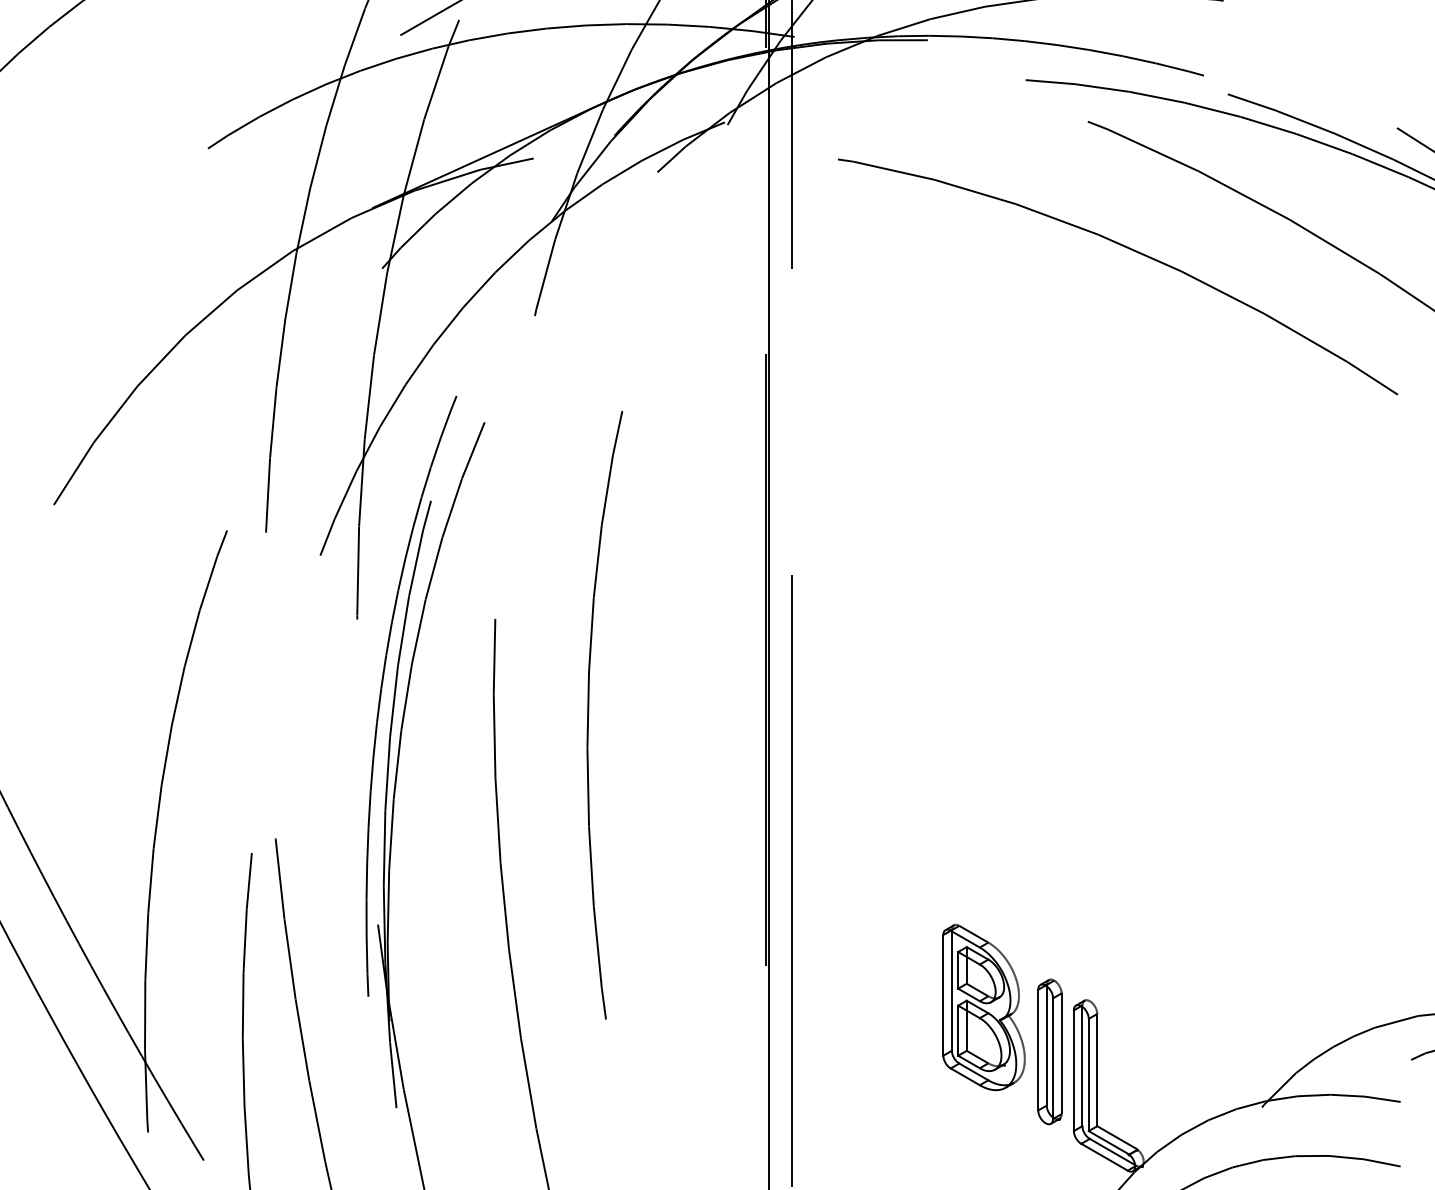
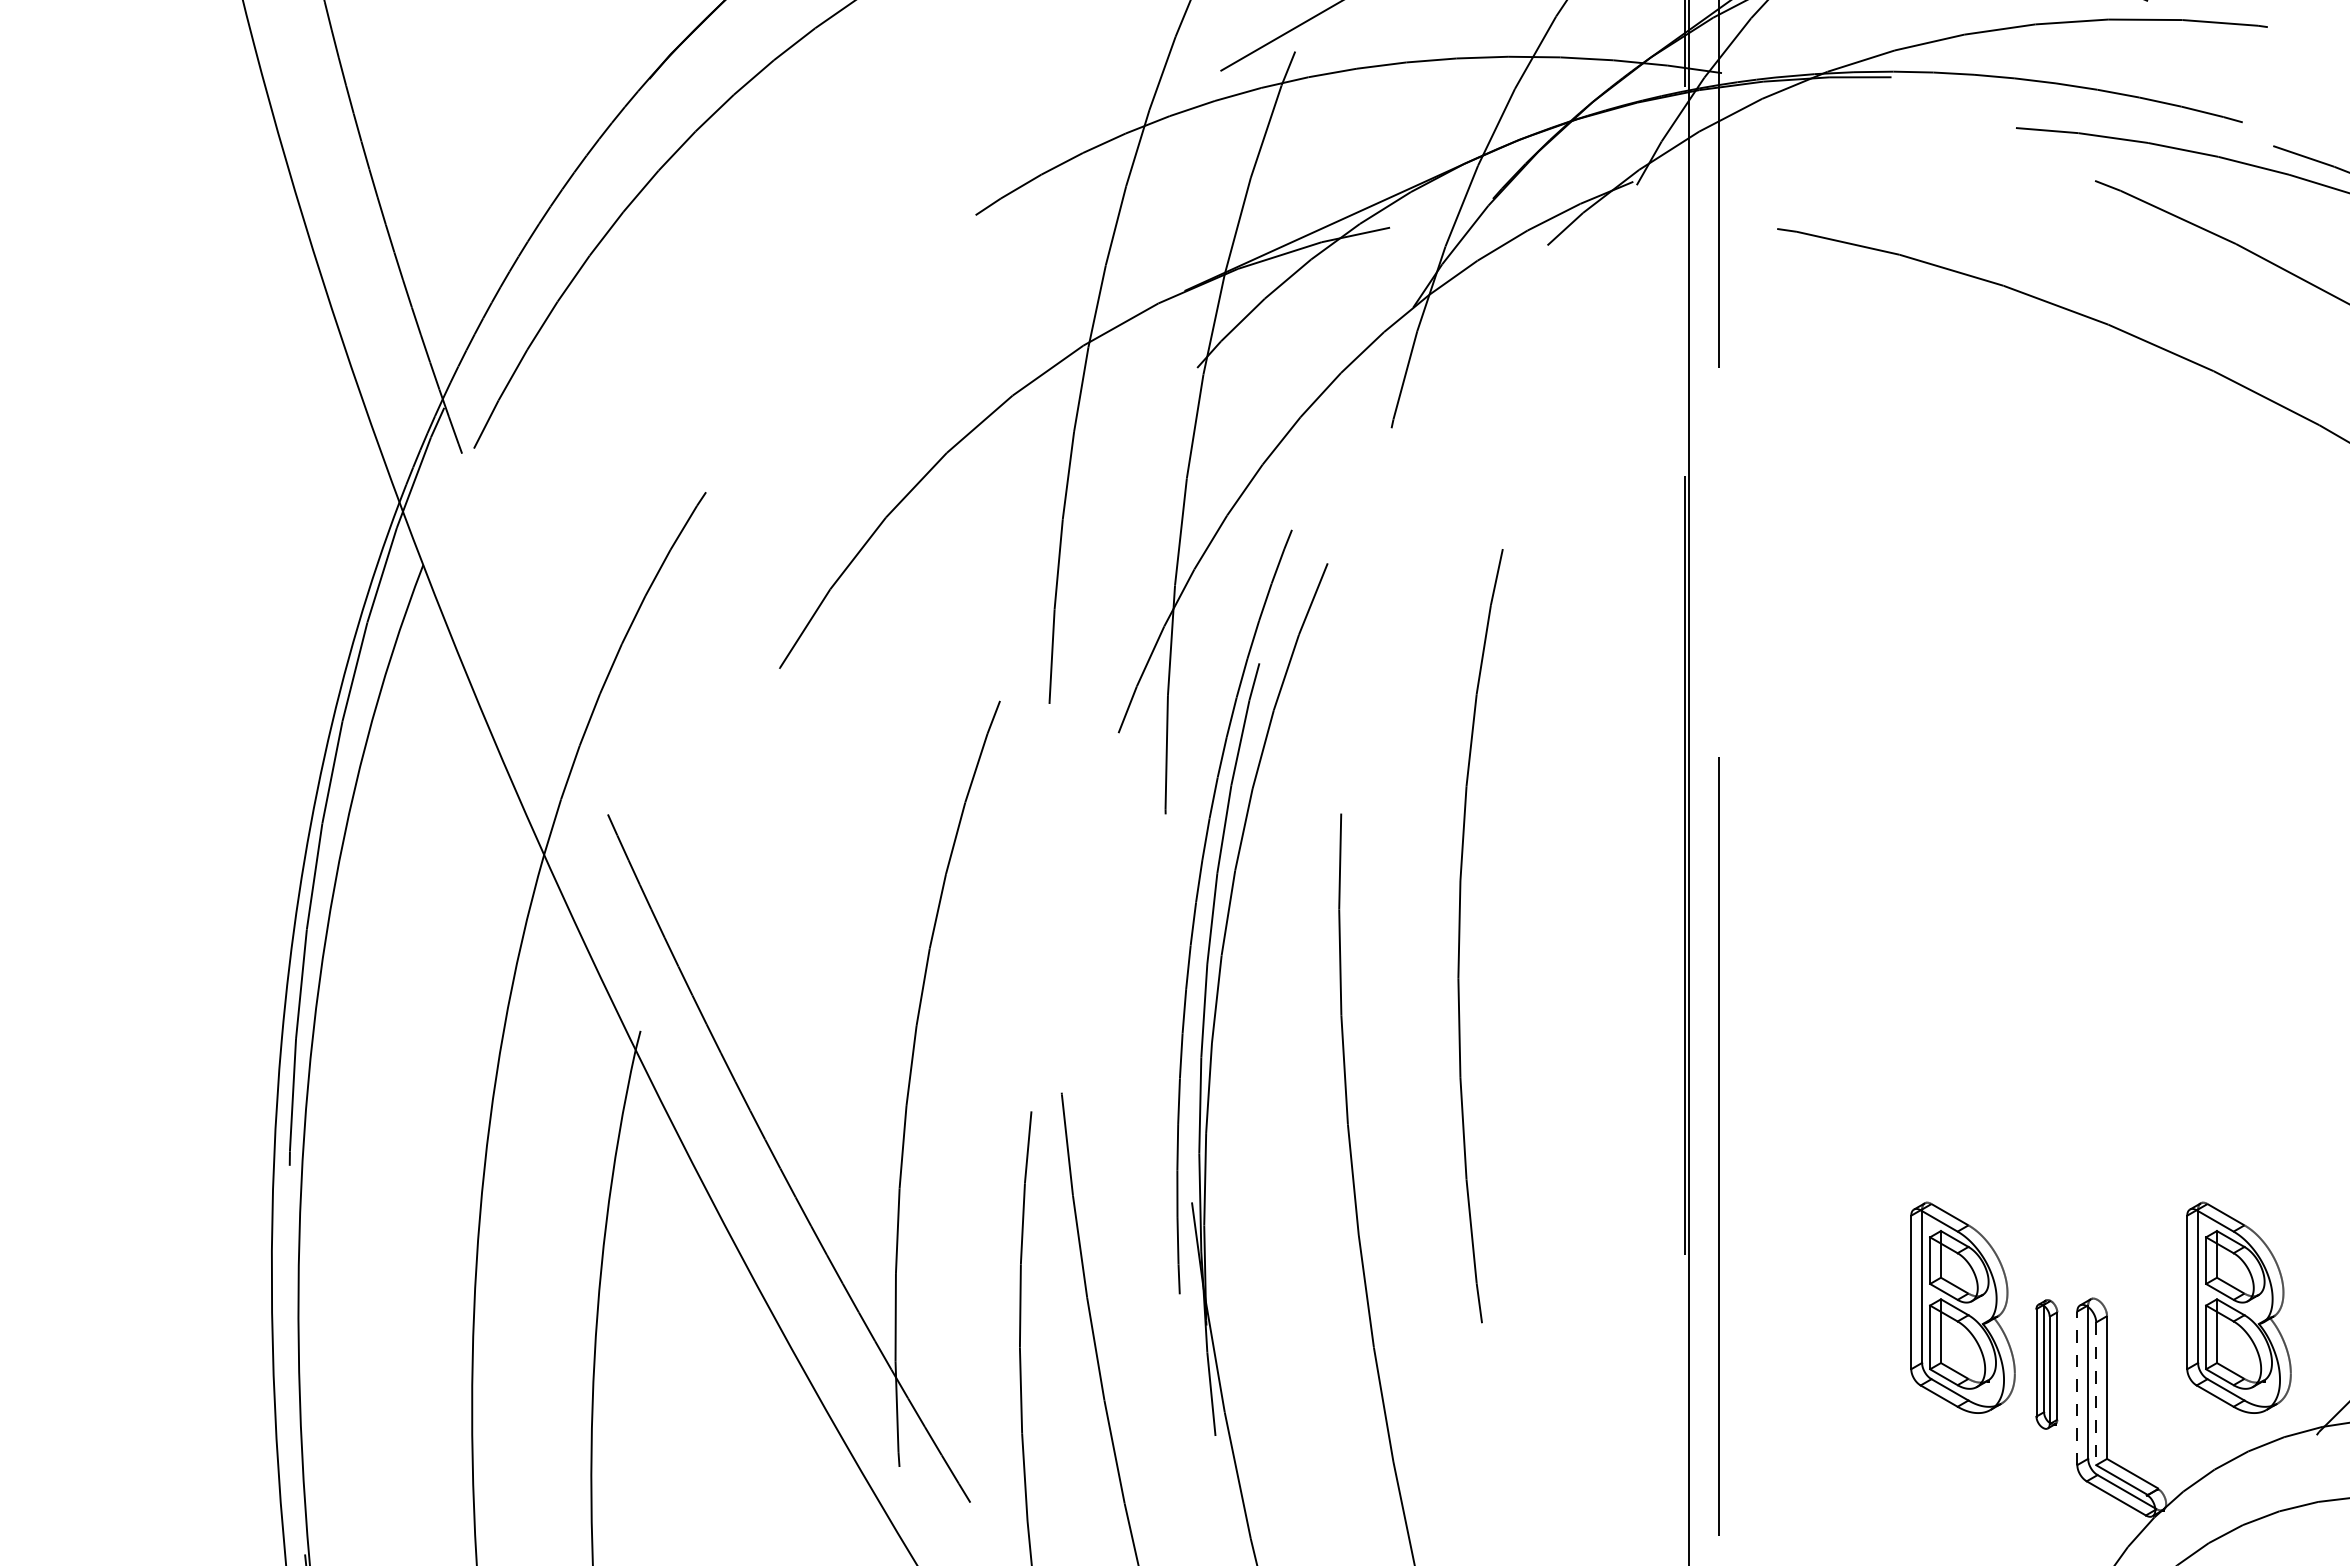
part: (1200, 1007) -> (2238, 1307), added
part: (1049, 1051) -> (2046, 1364), size x0.7
line: (1074, 1070) -> (2077, 1388), solid -> dashed
line: (1088, 1075) -> (2096, 1394), solid -> dashed

